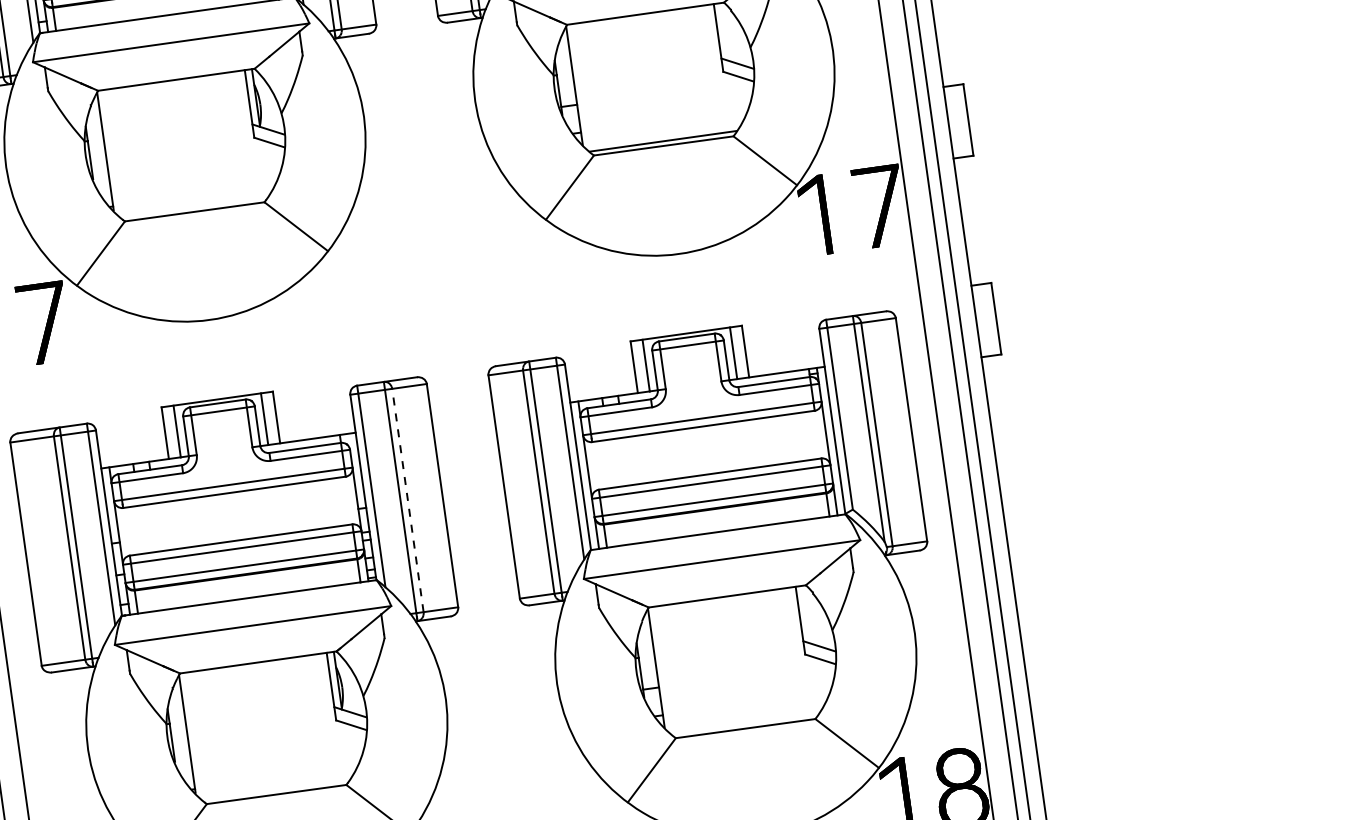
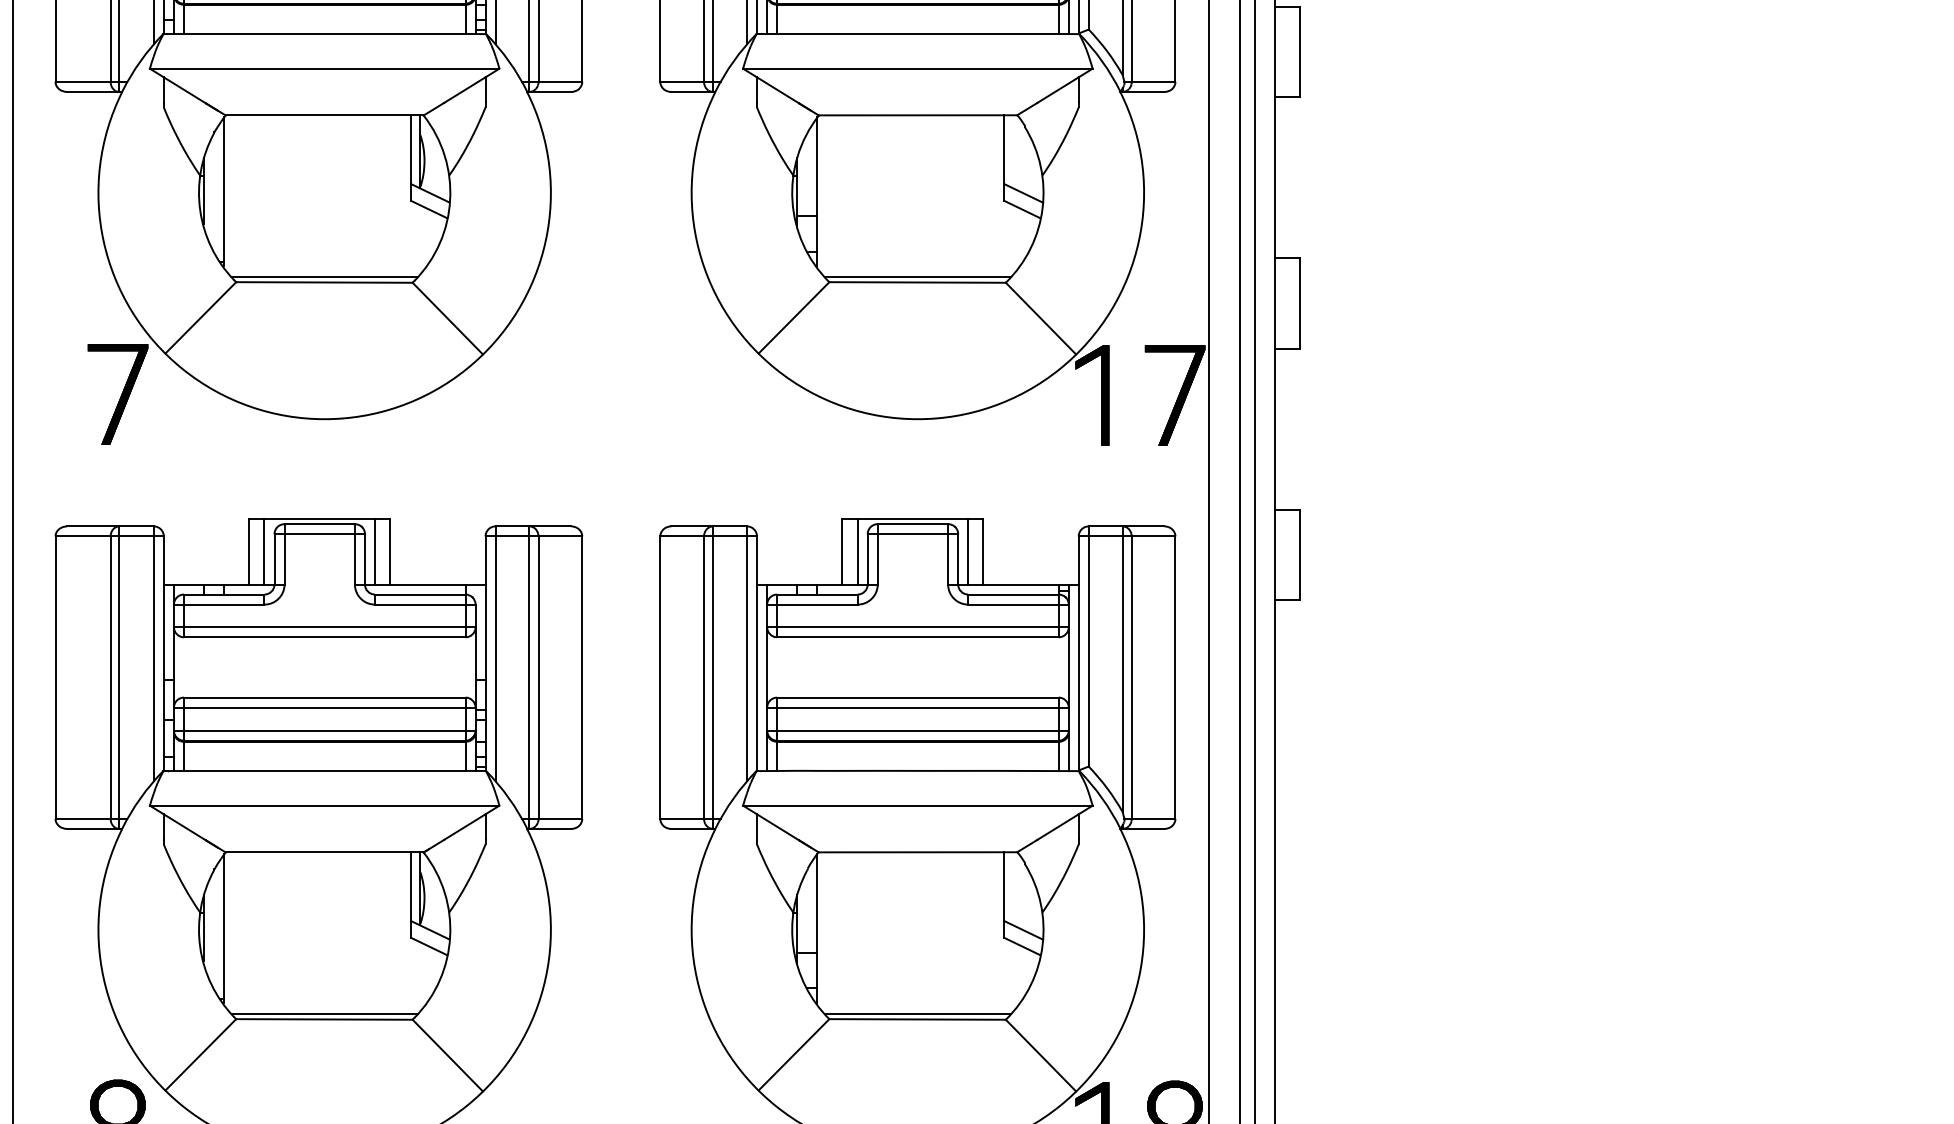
line: (194, 207) -> (324, 276), added
line: (407, 500) -> (538, 677), dashed -> solid
line: (744, 723) -> (917, 1013), added
line: (276, 789) -> (324, 1013), added

